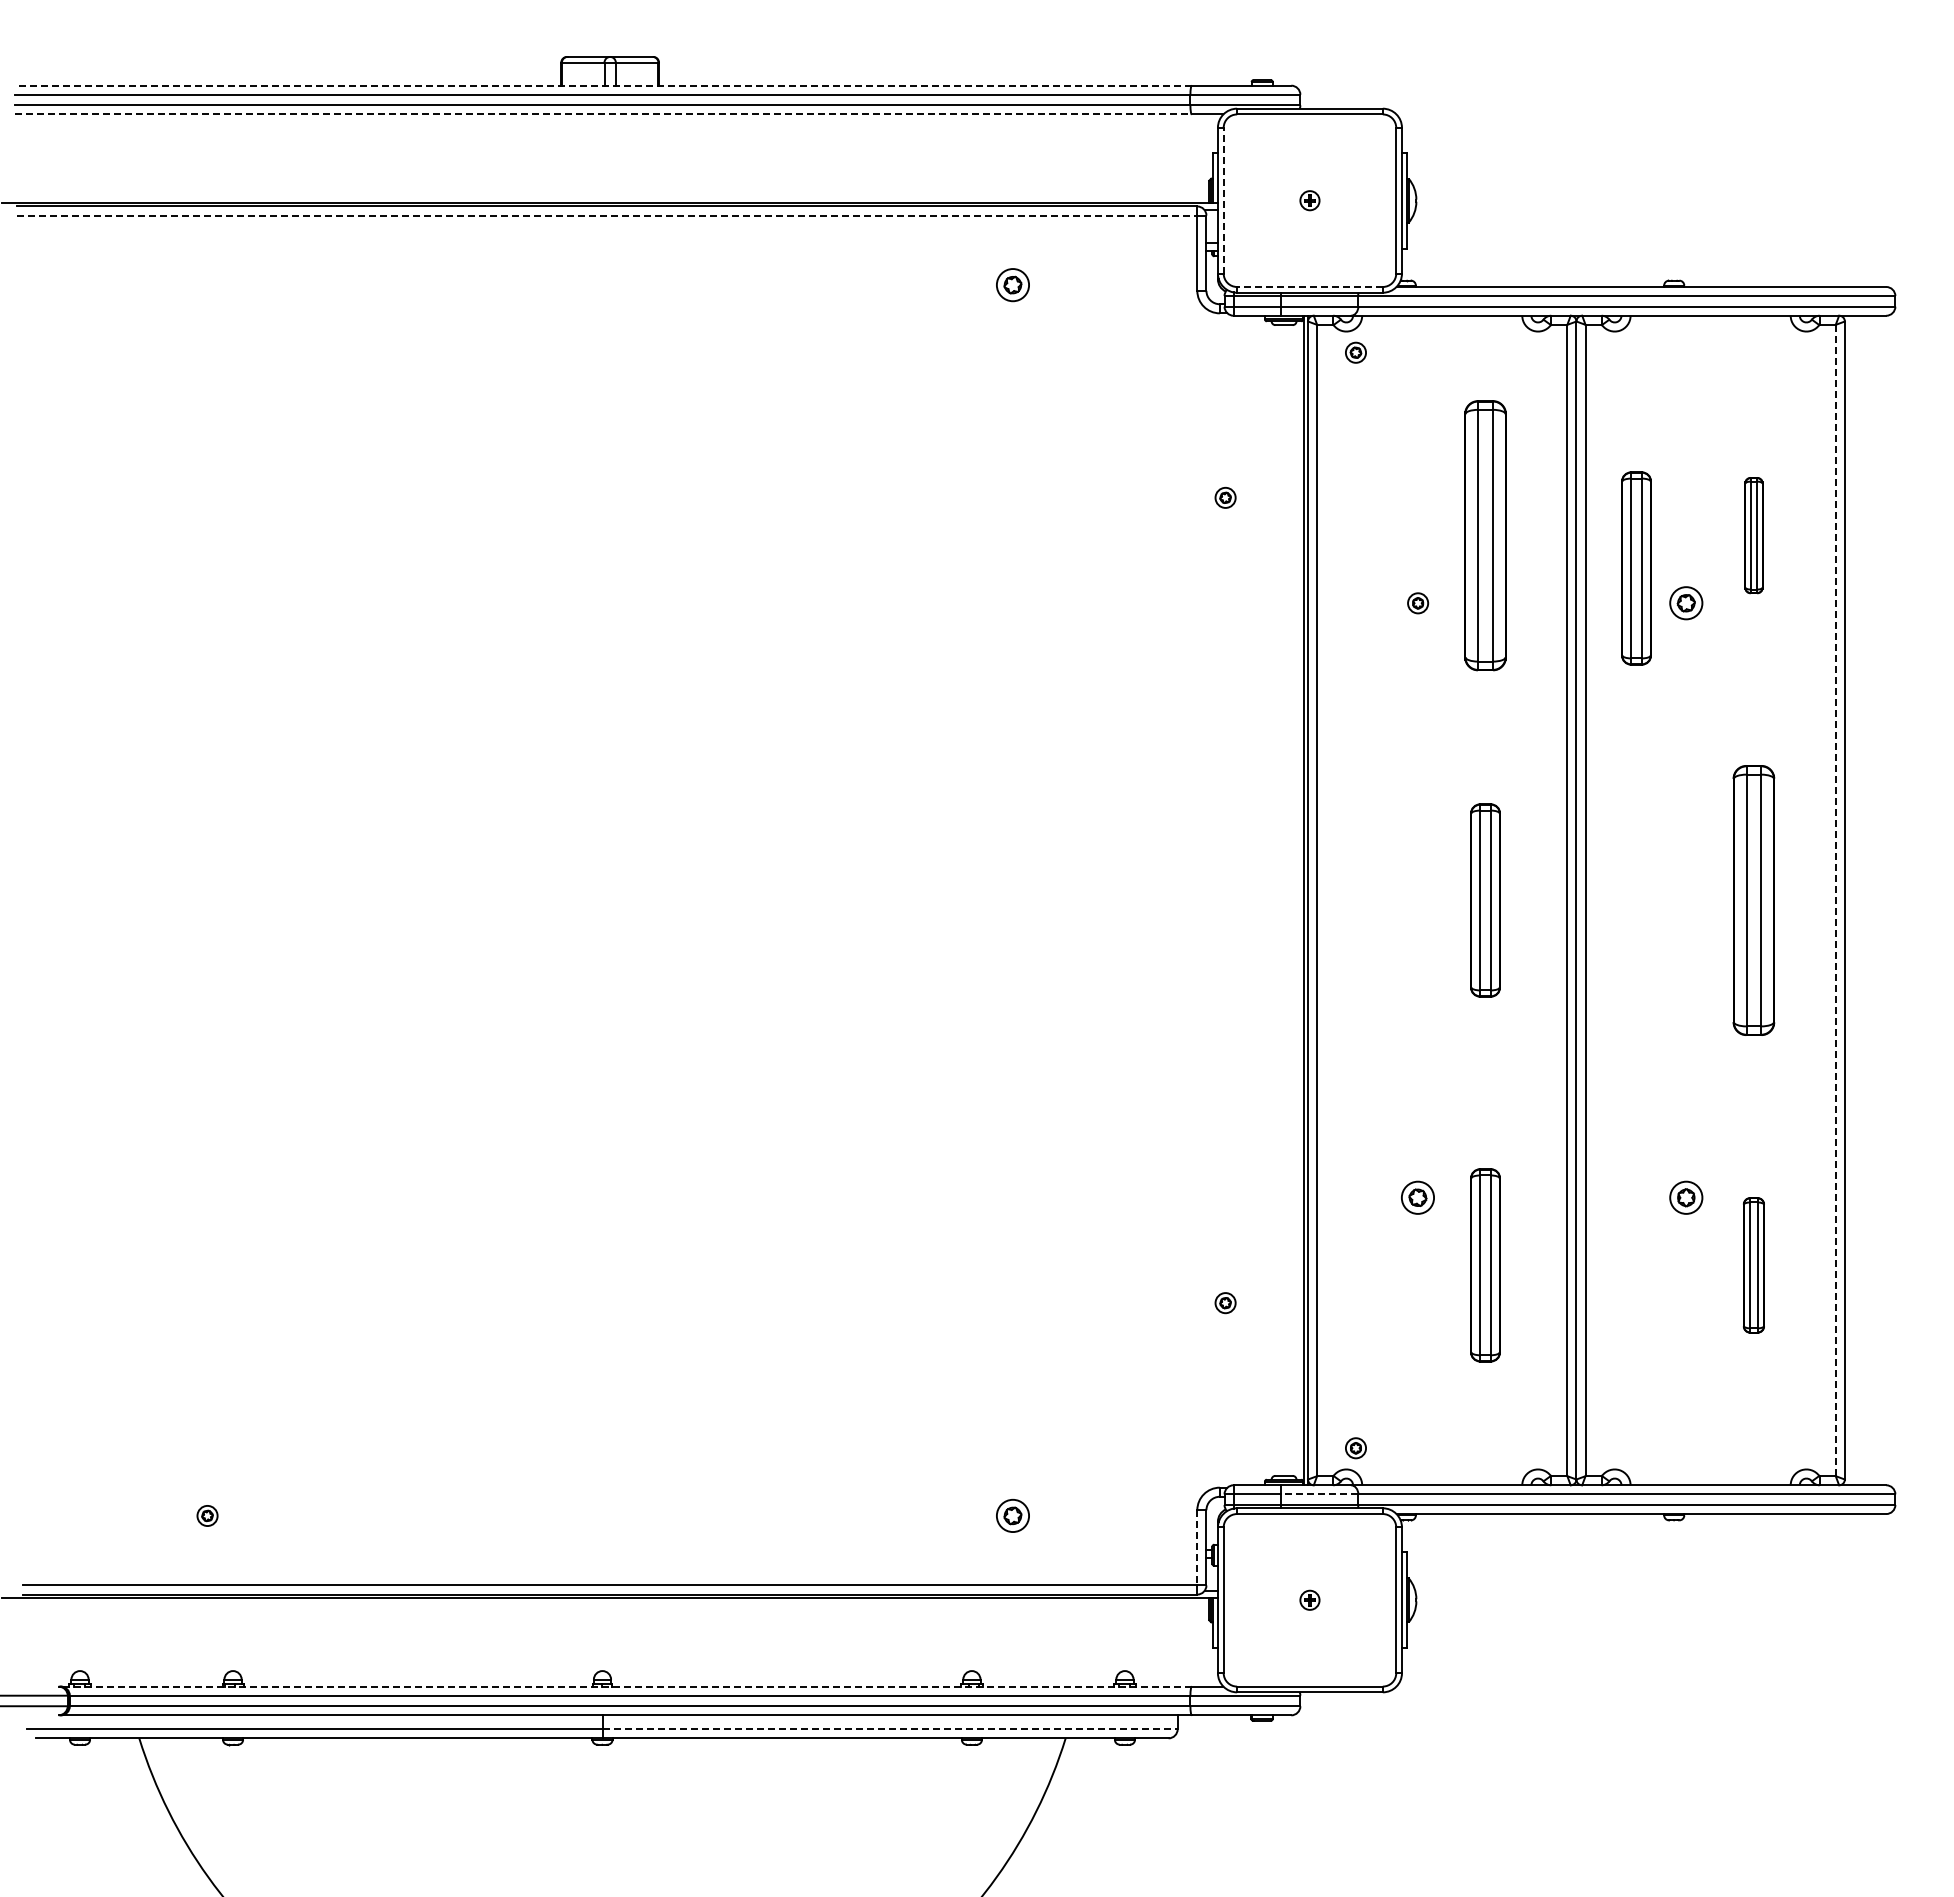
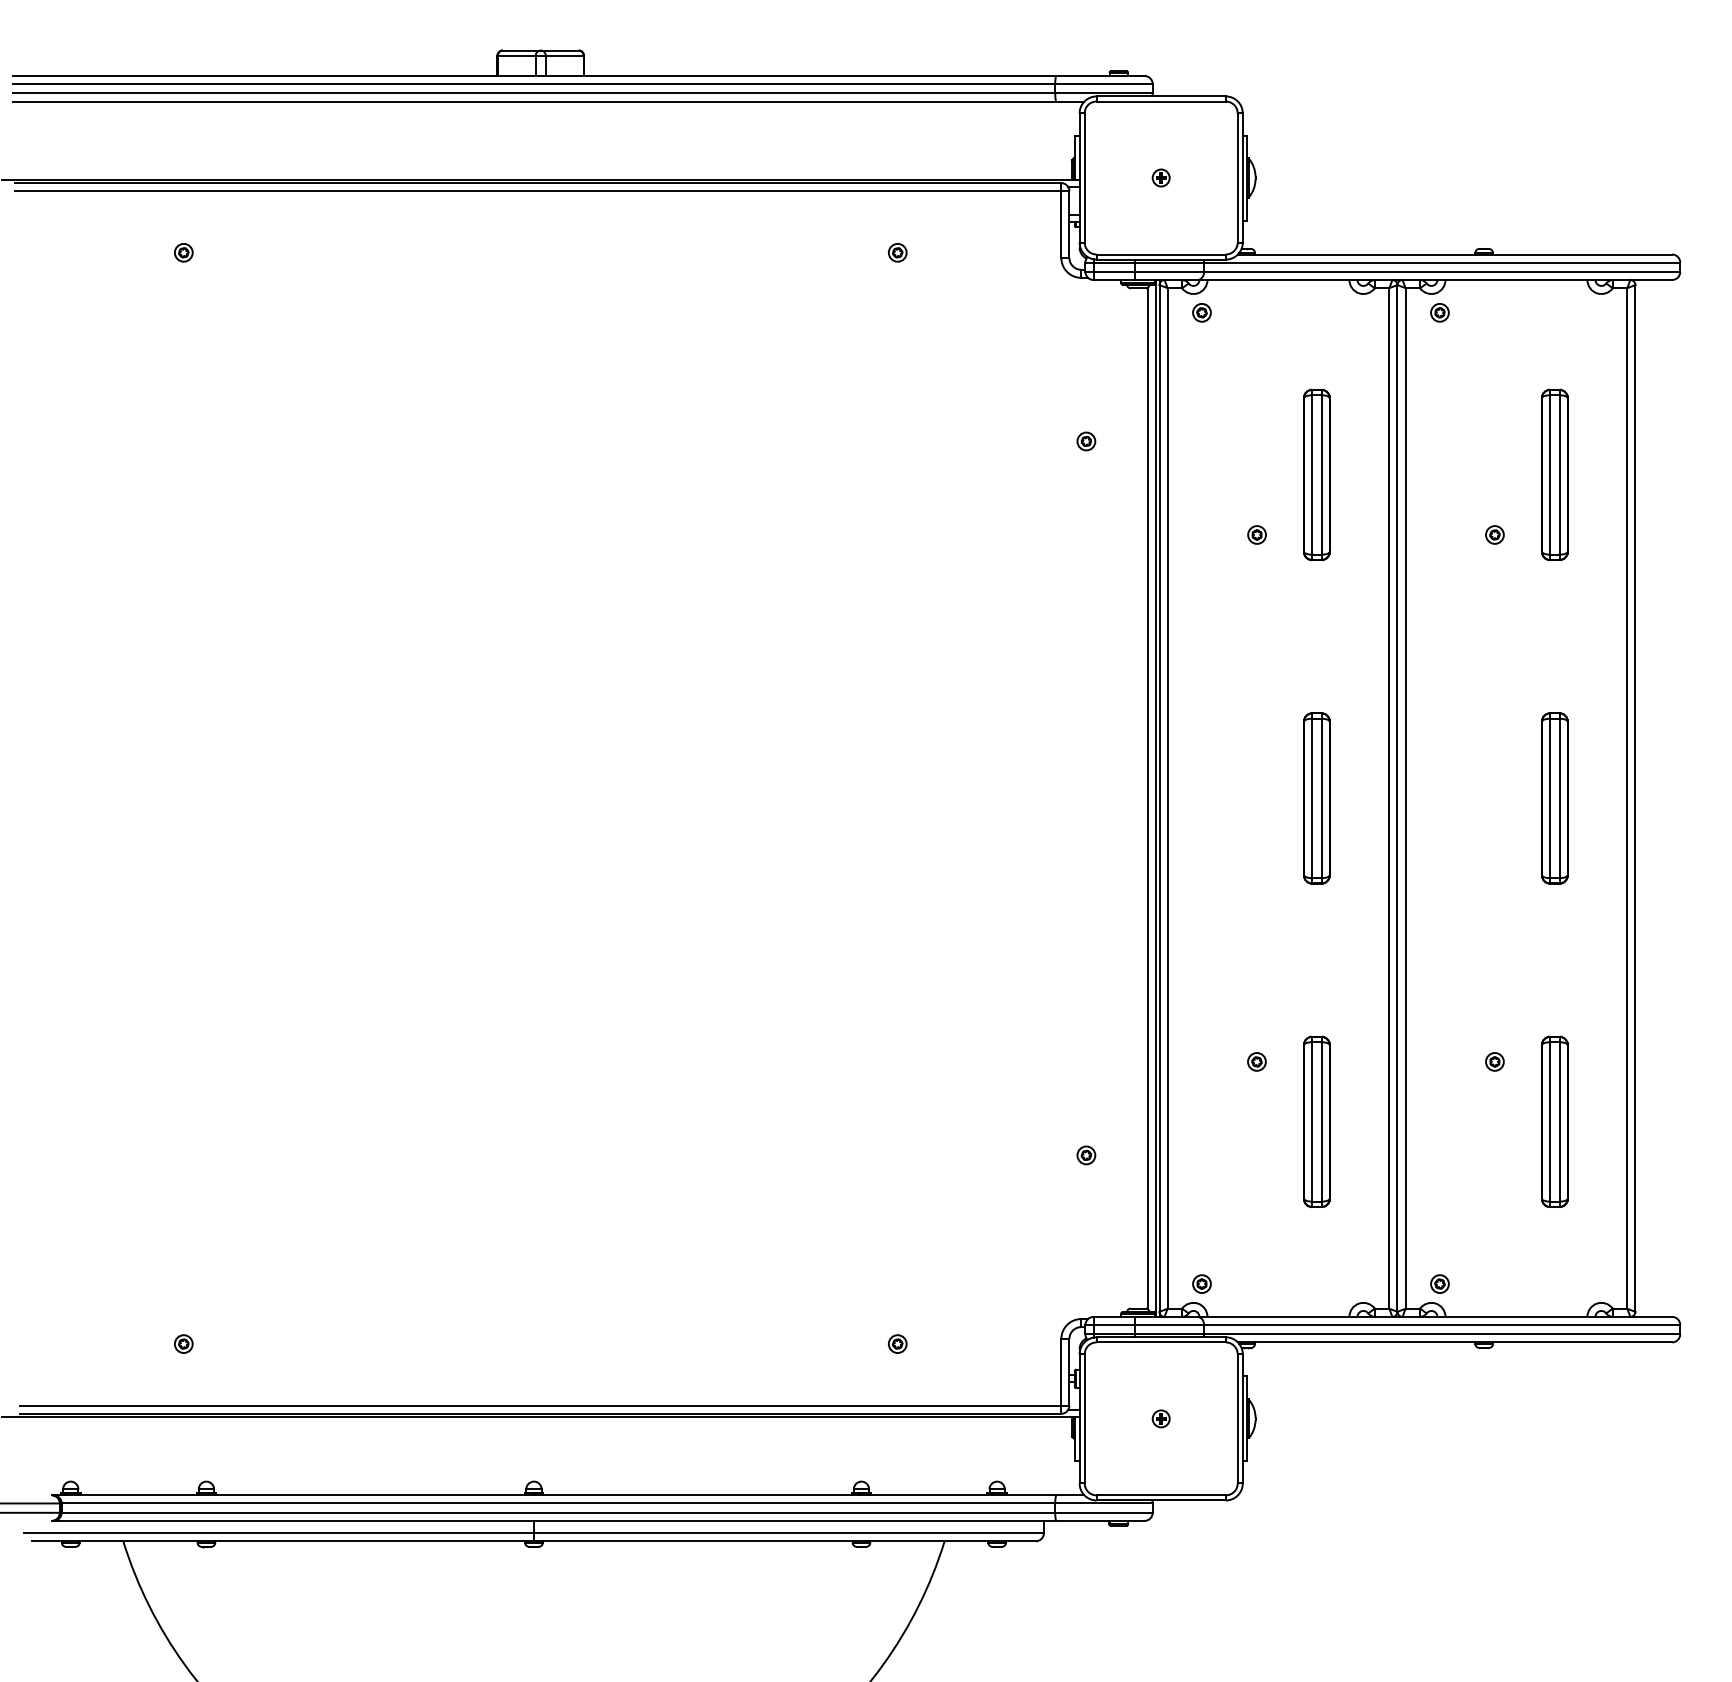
line: (602, 85) -> (533, 75), dashed -> solid
line: (603, 114) -> (534, 101), dashed -> solid
line: (1223, 200) -> (1084, 177), dashed -> solid
line: (607, 215) -> (538, 191), dashed -> solid
part: (207, 284) -> (183, 252), added
part: (1012, 284) -> (897, 252), size x0.62
line: (1309, 287) -> (1160, 254), dashed -> solid
part: (1624, 352) -> (1440, 312), added
part: (1485, 535) -> (1316, 474), size x0.71
part: (1753, 535) -> (1554, 474), size x1.67
part: (1636, 568) -> (1450, 504), removed
part: (1686, 603) -> (1495, 535), size x0.62
line: (1295, 900) -> (1148, 798), added
part: (1753, 900) -> (1554, 798), size x0.71
line: (1835, 900) -> (1627, 798), dashed -> solid
part: (1417, 1197) -> (1256, 1061), size x0.62
part: (1686, 1197) -> (1495, 1061), size x0.62
part: (1753, 1265) -> (1554, 1122), size x1.43
part: (1624, 1448) -> (1440, 1284), added
line: (1319, 1494) -> (1169, 1325), dashed -> solid
part: (1012, 1515) -> (897, 1343), size x0.62
line: (1197, 1547) -> (1061, 1372), dashed -> solid
line: (626, 1686) -> (555, 1495), dashed -> solid
line: (890, 1729) -> (789, 1533), dashed -> solid

